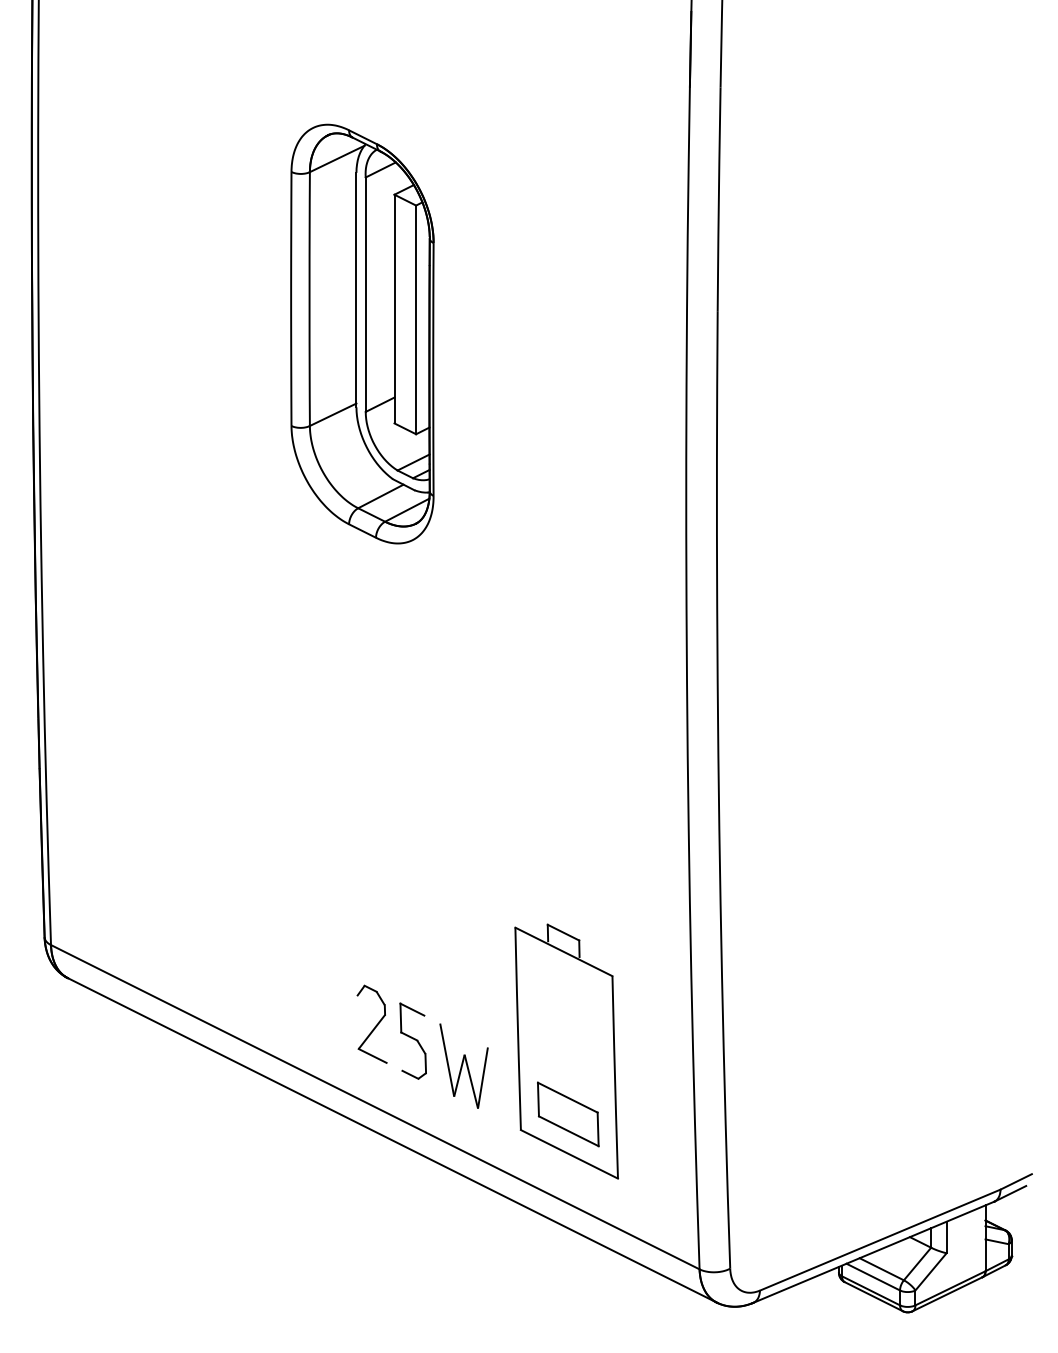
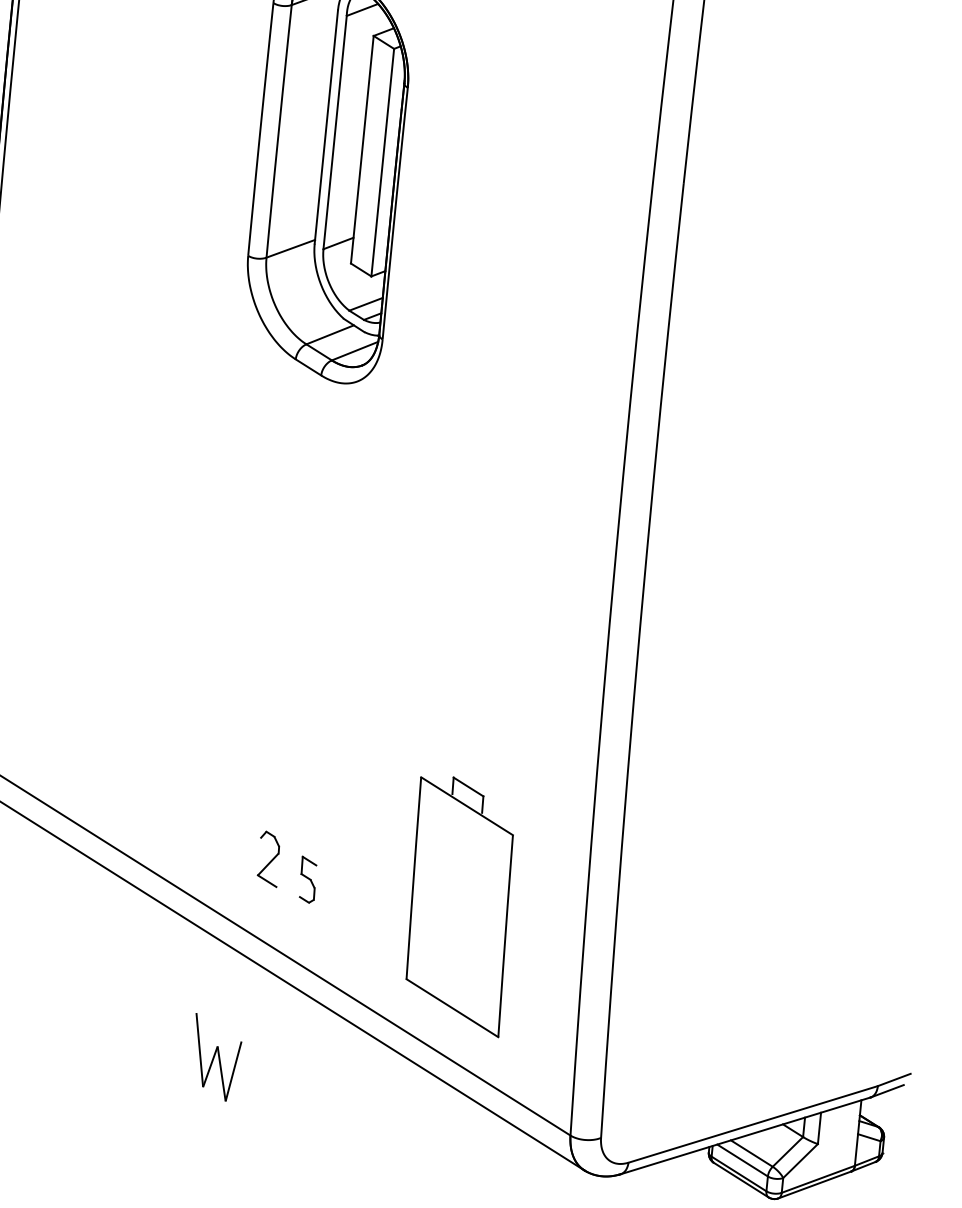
part: (371, 1023) -> (268, 858), size x0.7
part: (412, 1040) -> (307, 879), size x0.6
part: (463, 1065) -> (215, 1057), moved
part: (568, 1114) -> (455, 968), removed

